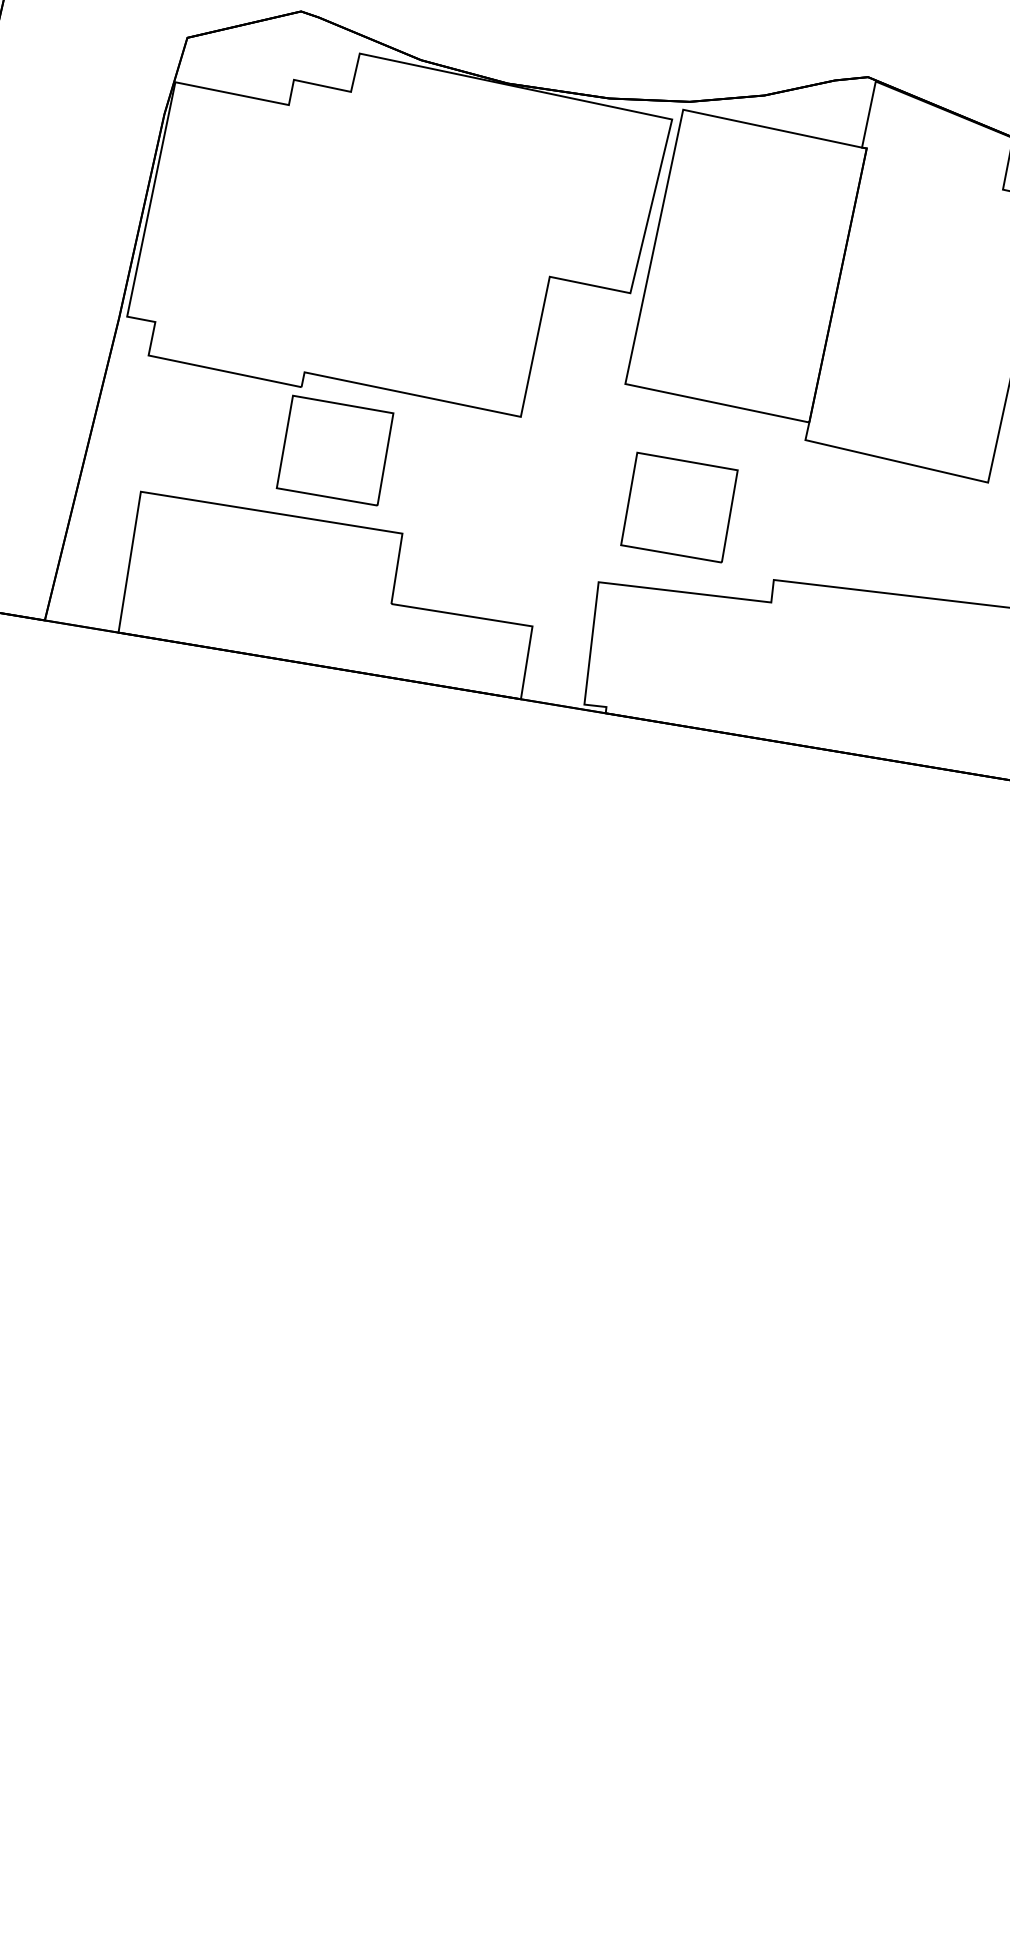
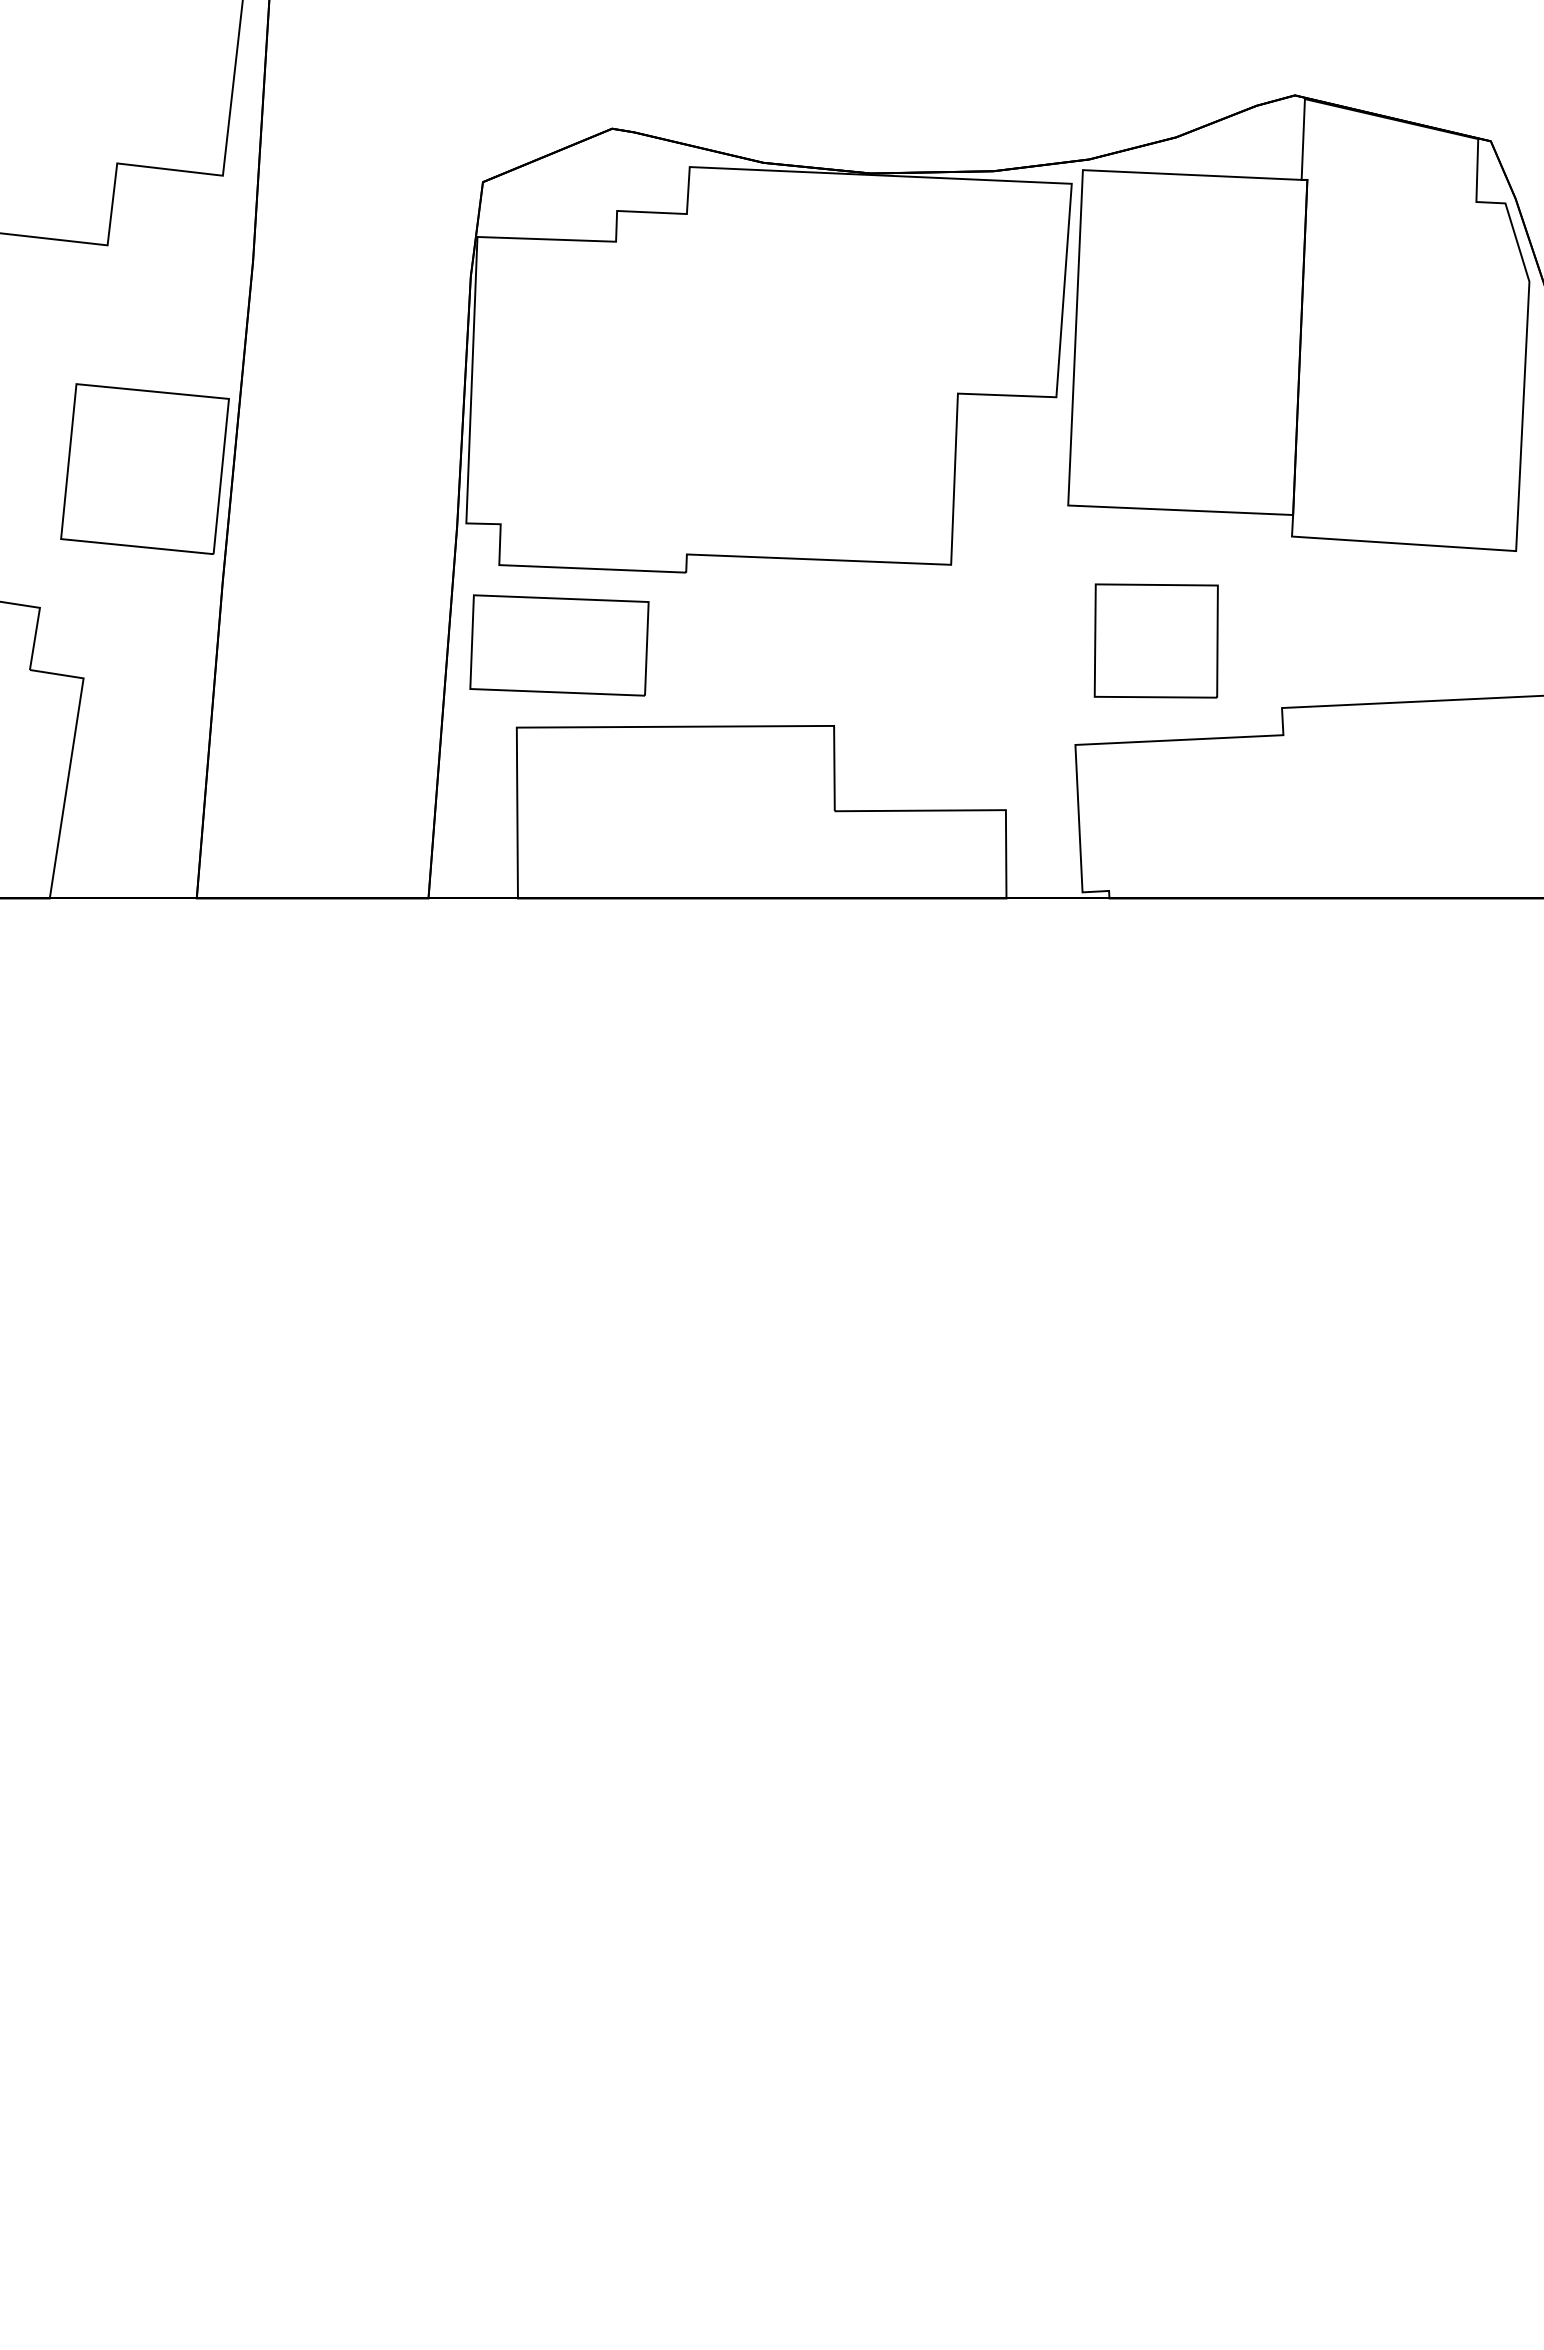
part: (187, 429) -> (559, 645), added
part: (334, 450) -> (737, 640), removed

